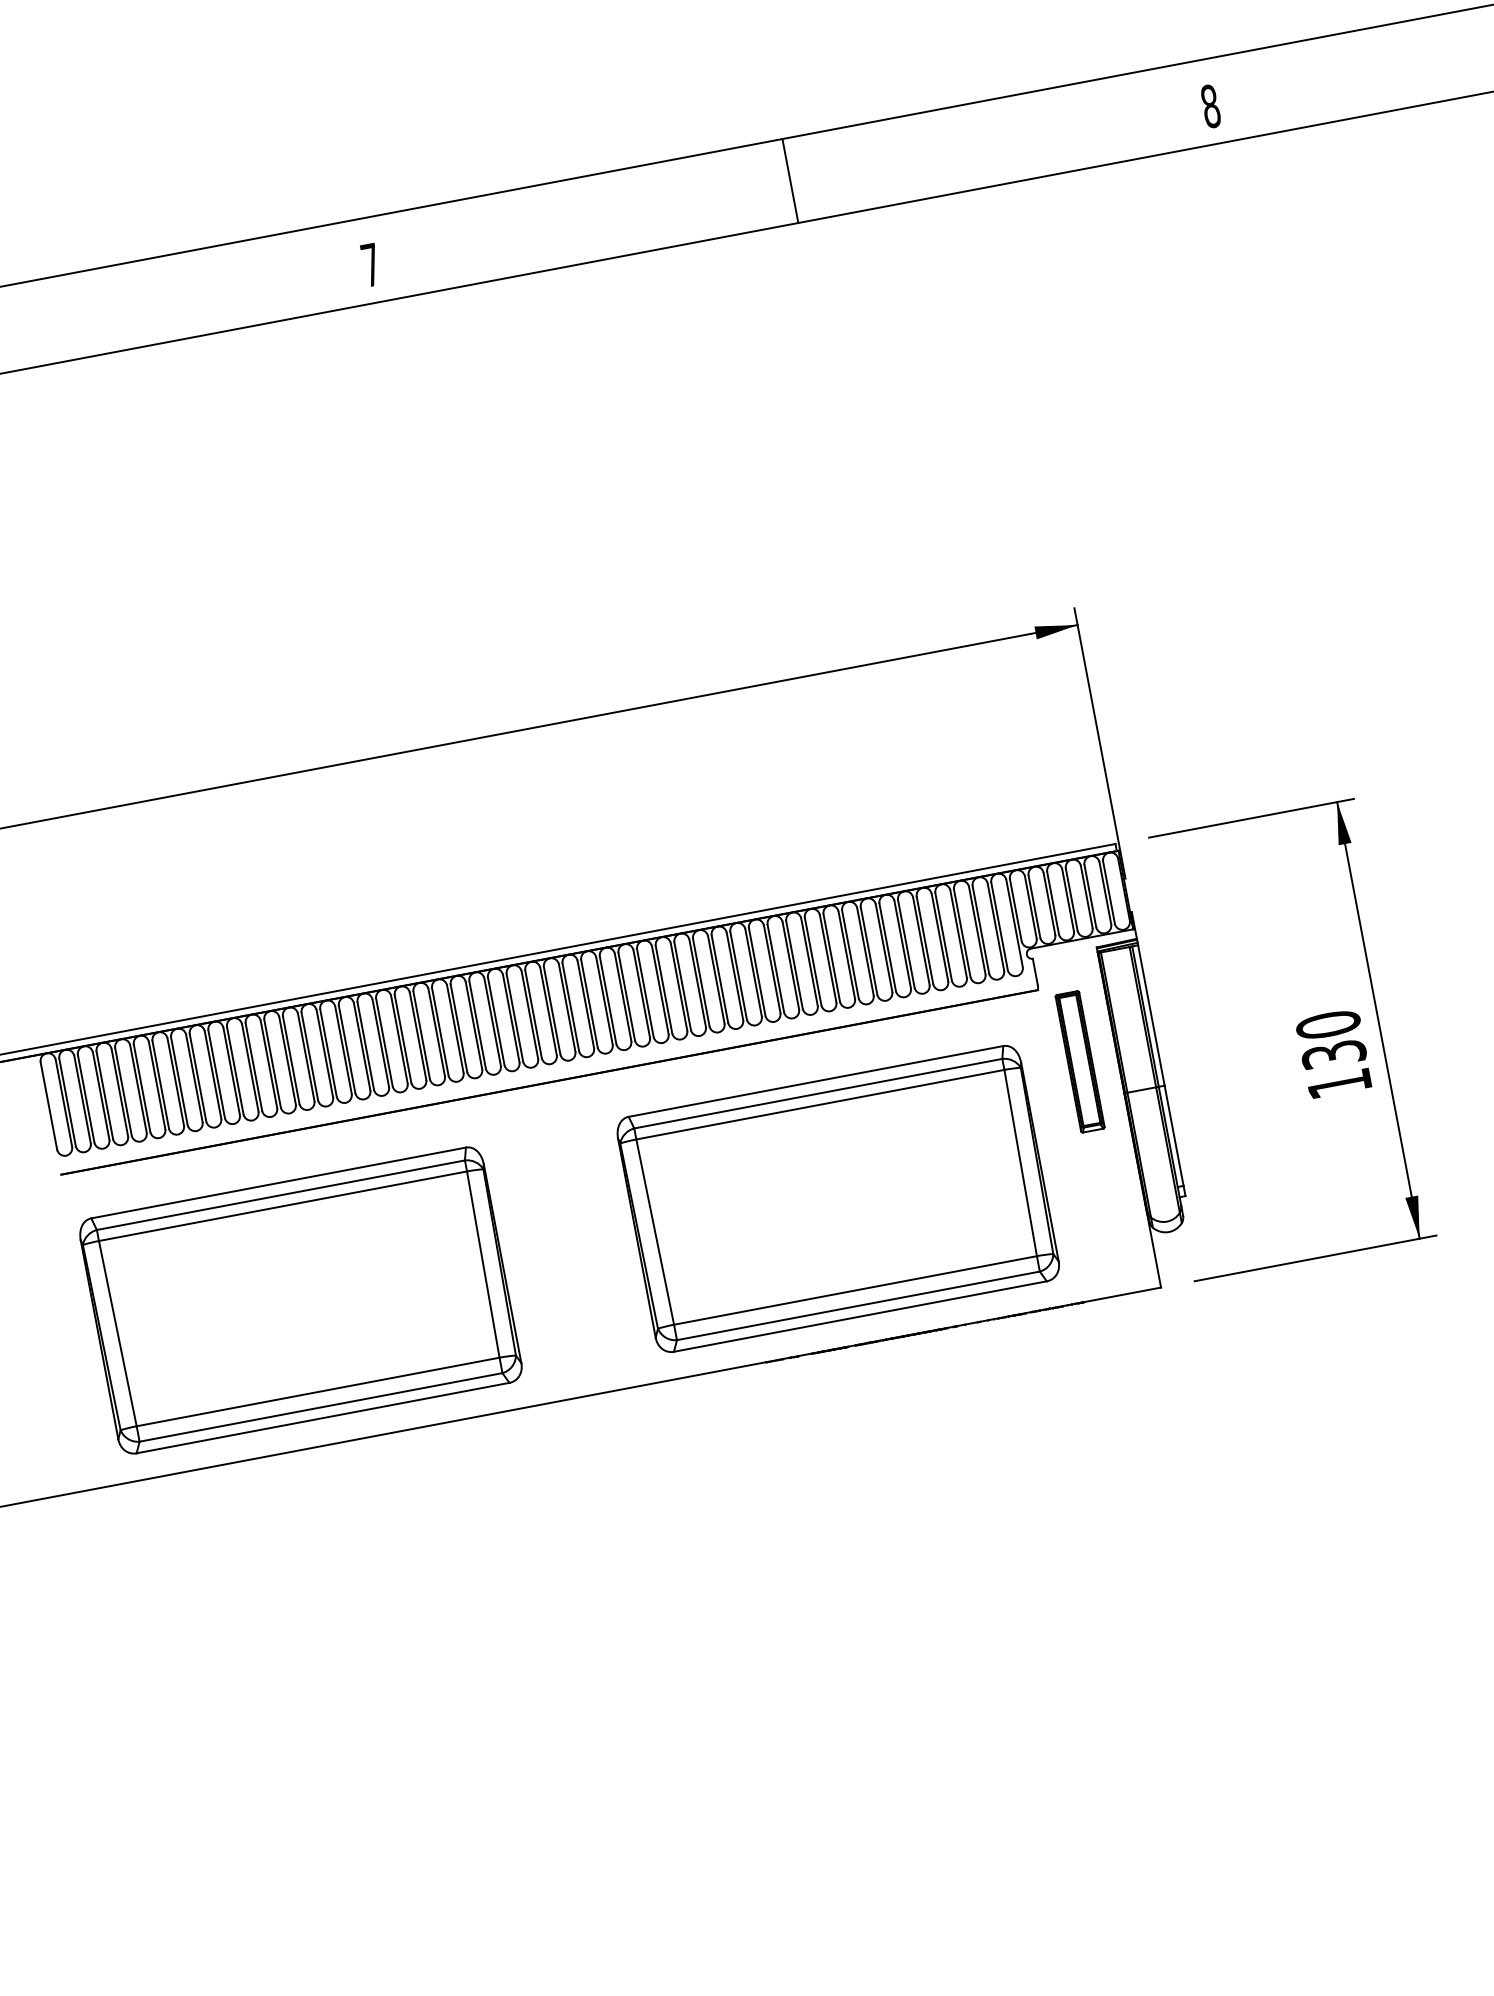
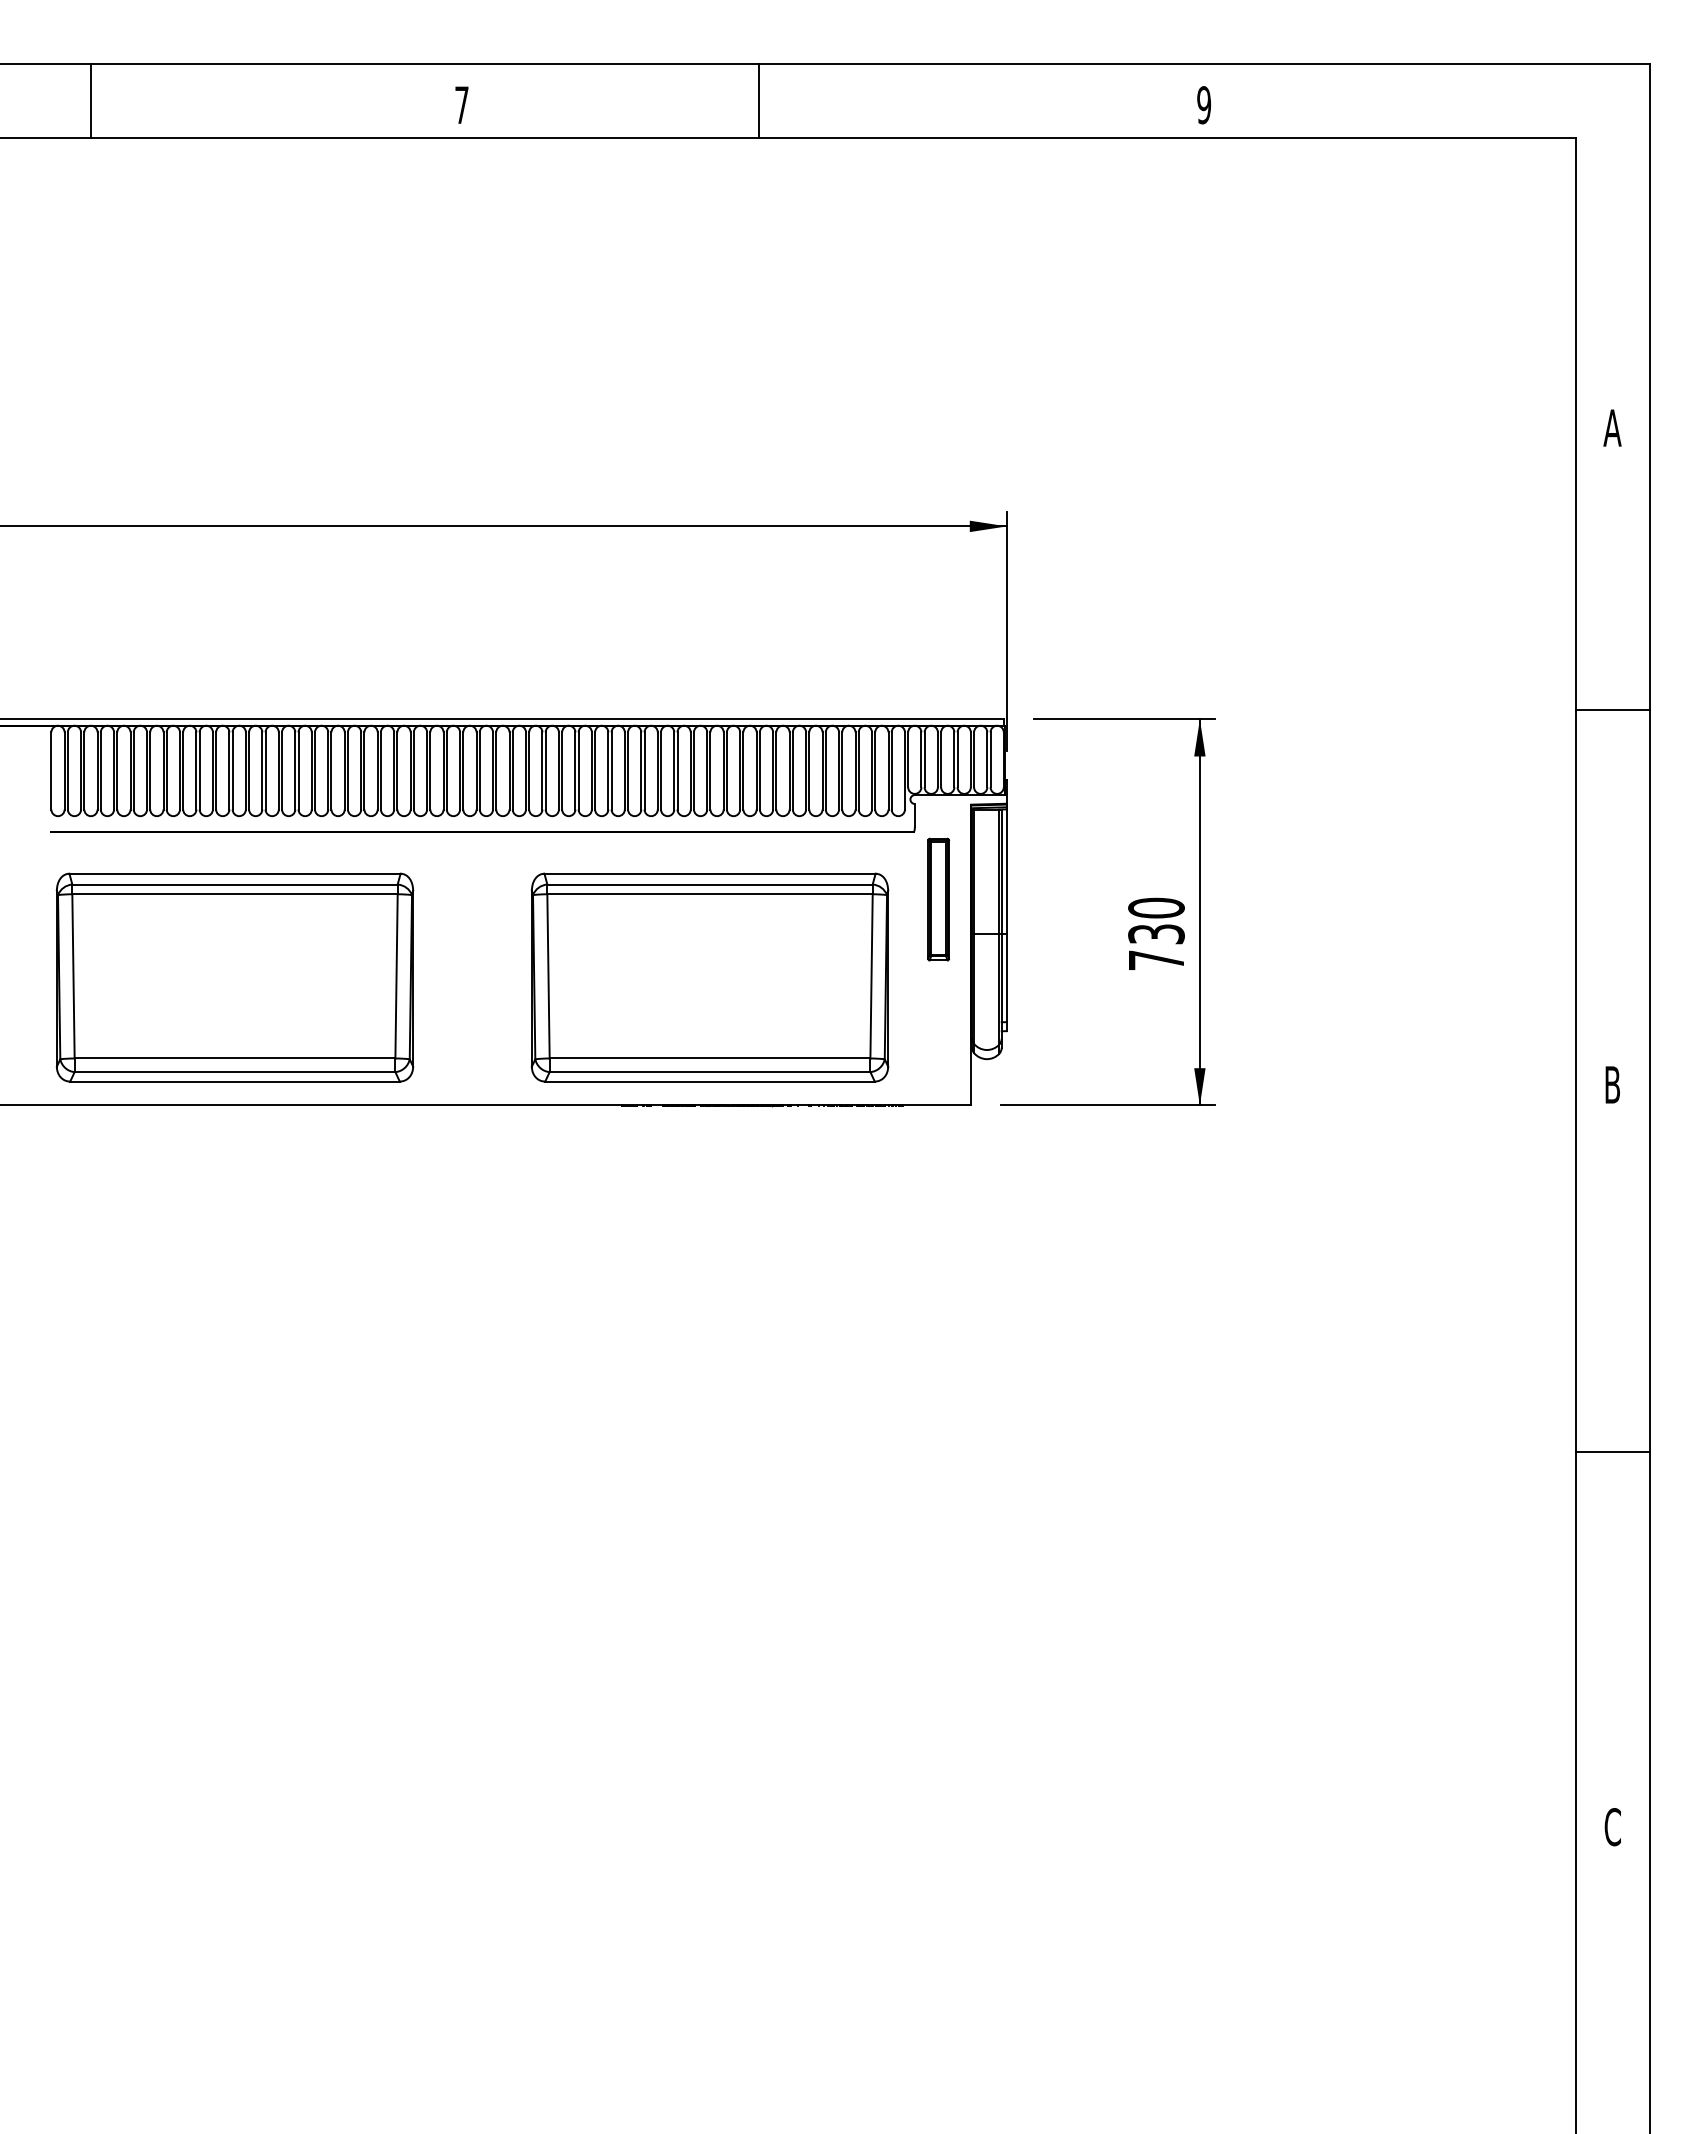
text: (1211, 106) -> (1204, 105), 8 -> 9
line: (790, 181) -> (759, 101), moved
text: (1339, 1083) -> (1156, 959), 130 -> 730

